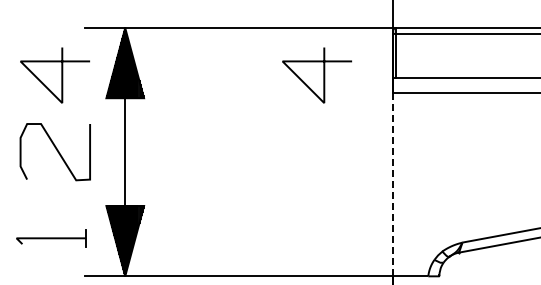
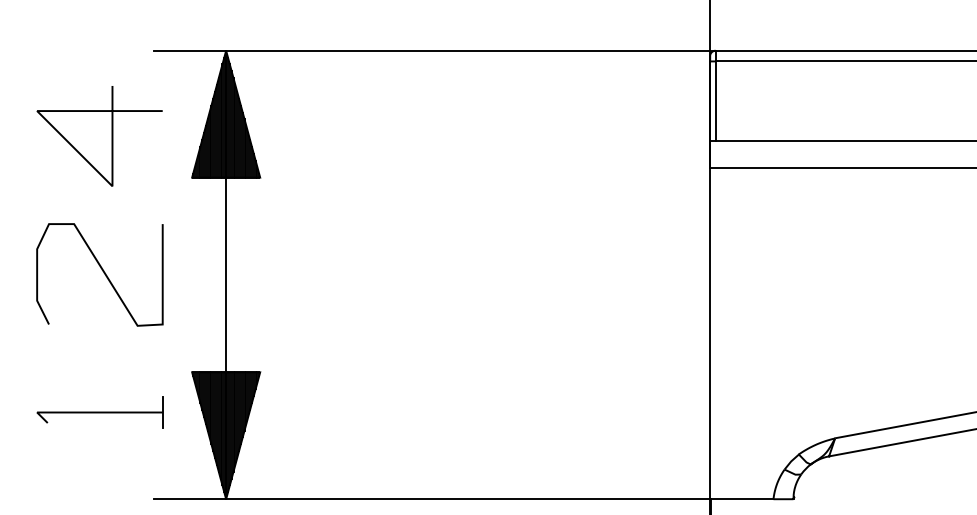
line: (323, 75) -> (584, 136), removed
line: (393, 184) -> (710, 333), dashed -> solid
part: (51, 238) -> (100, 412), moved

